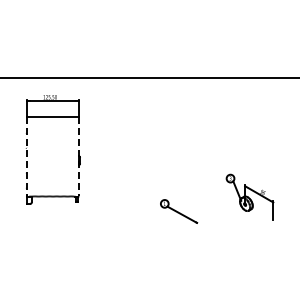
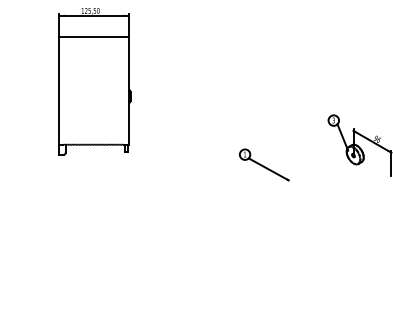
line: (26, 156) -> (58, 90), dashed -> solid
line: (78, 156) -> (128, 90), dashed -> solid

